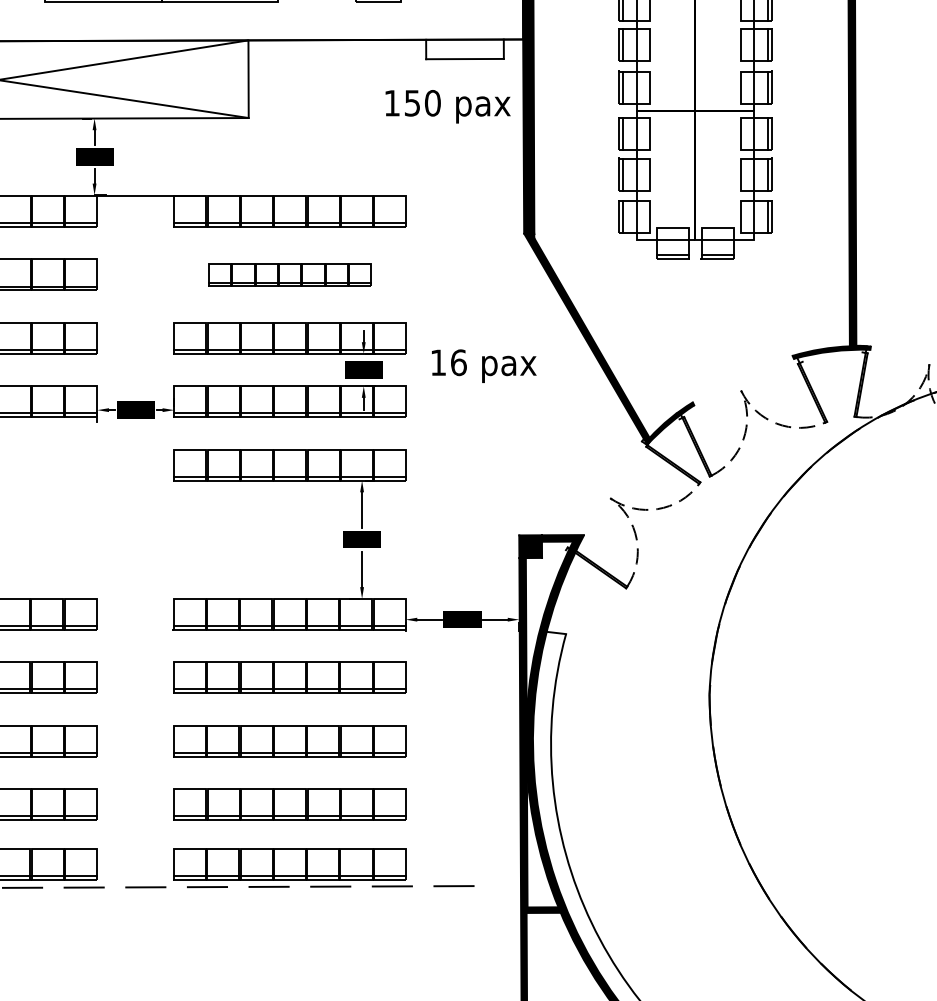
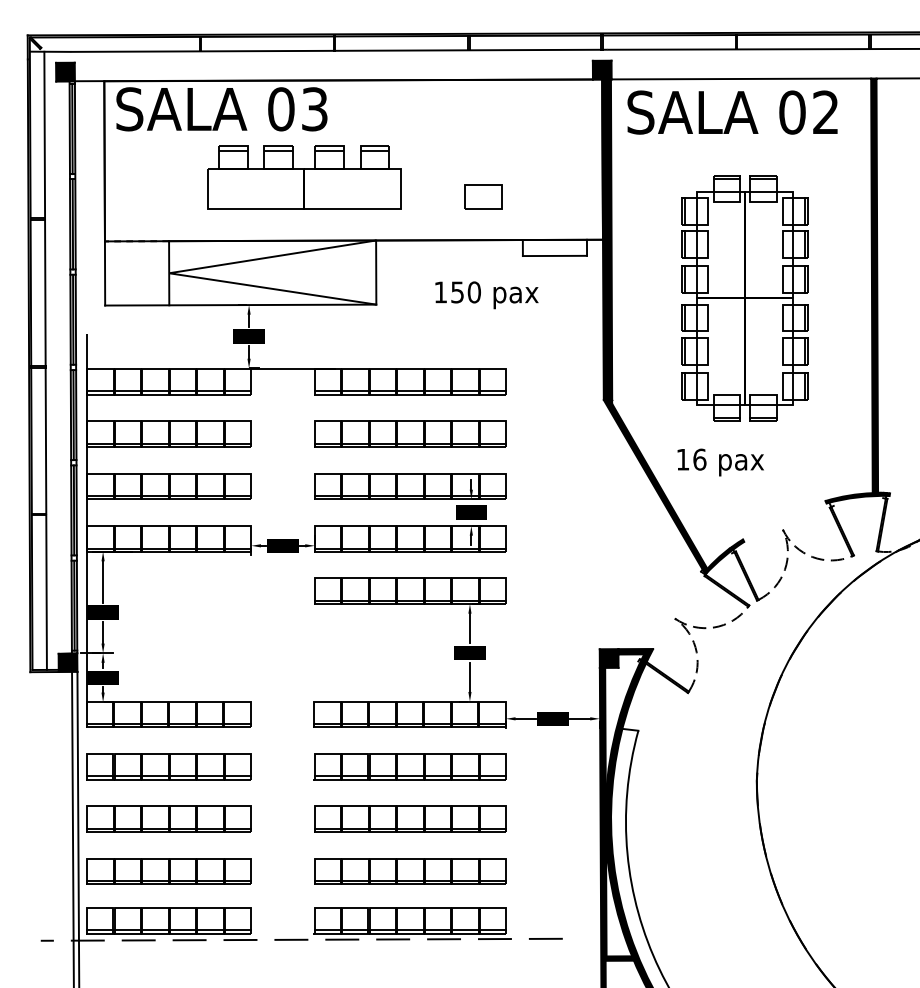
text: (447, 106) -> (486, 295), moved
part: (290, 274) -> (410, 433), size x1.43
text: (483, 366) -> (720, 462), moved

